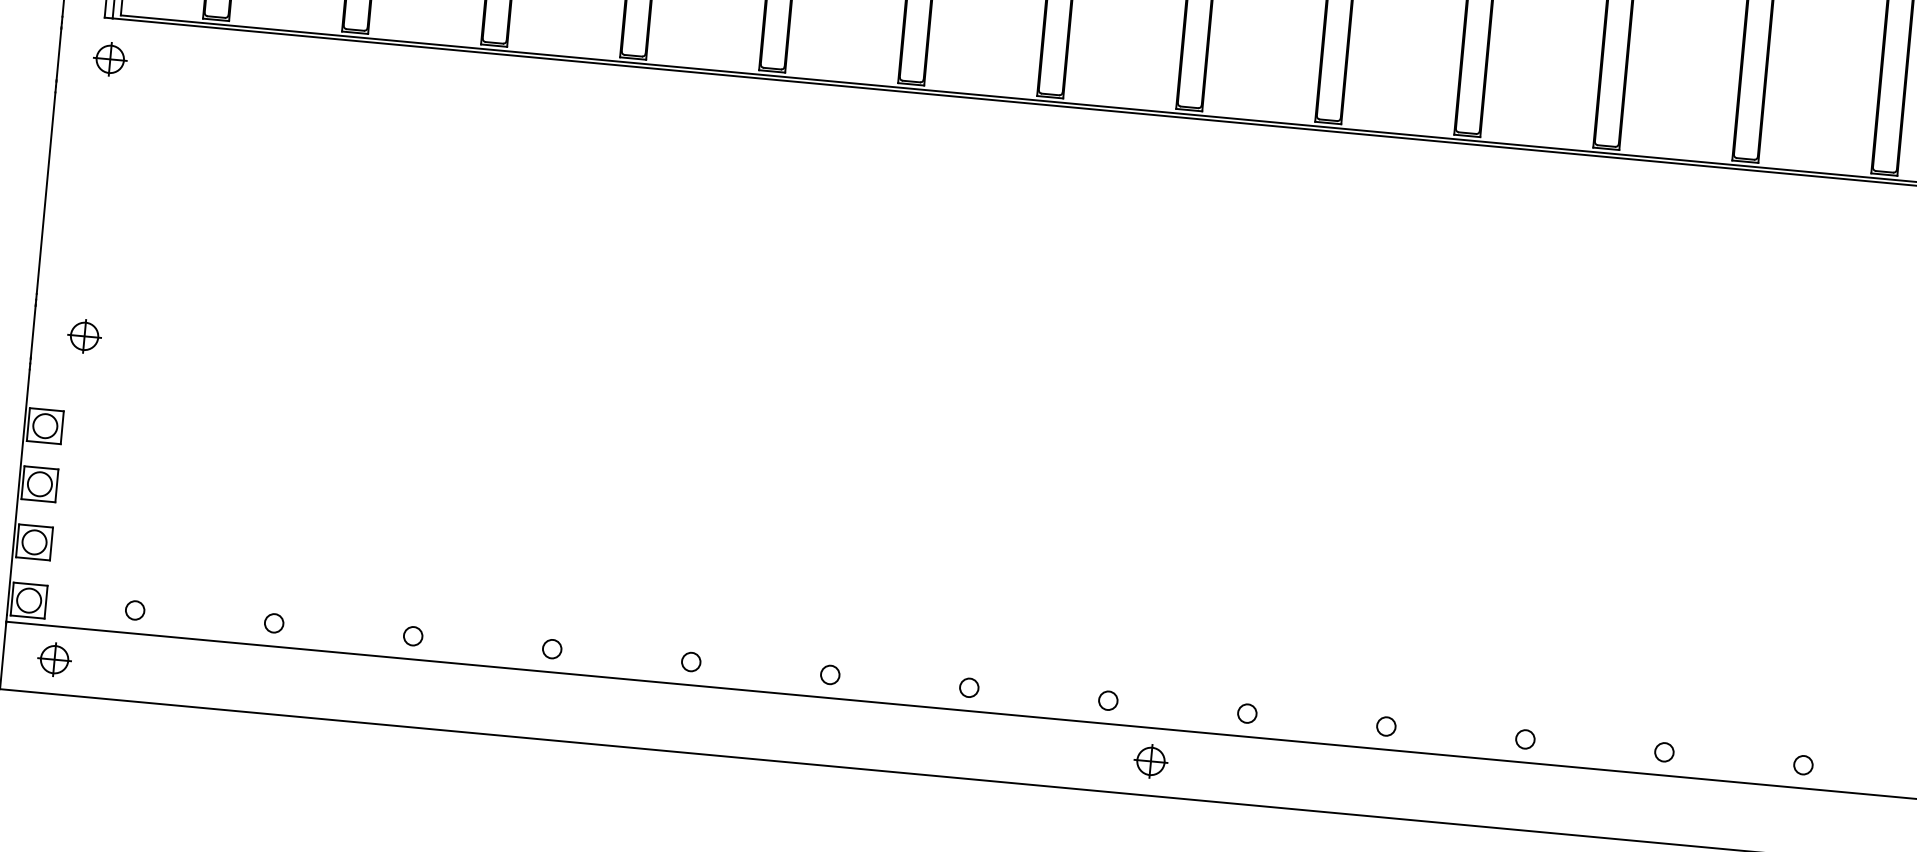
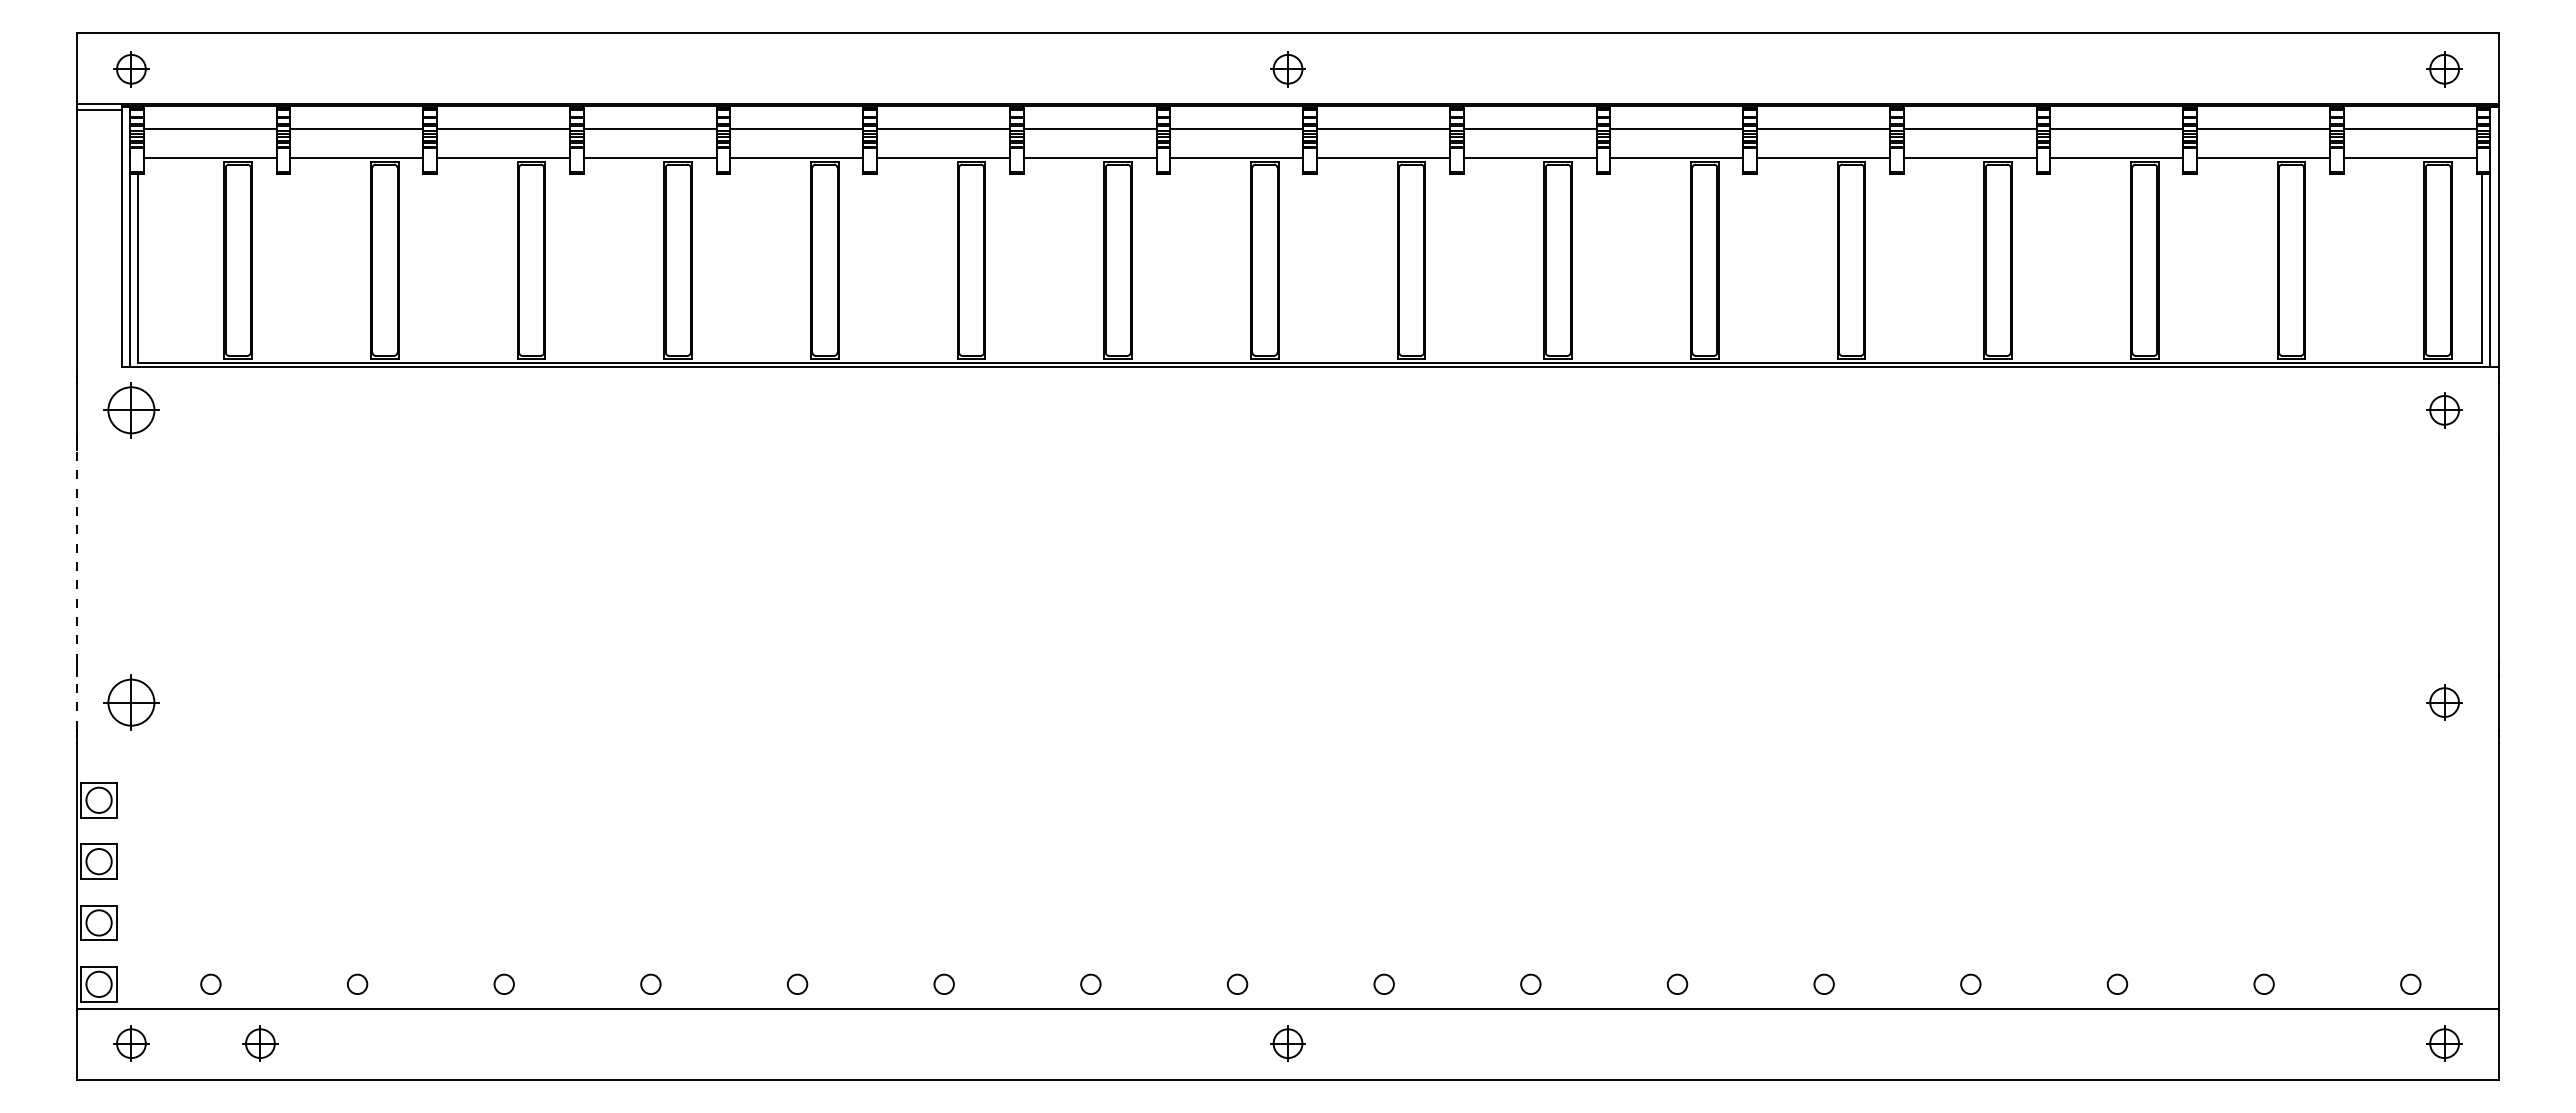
part: (110, 59) -> (131, 410), size x1.6
line: (46, 193) -> (77, 556), solid -> dashed
line: (33, 331) -> (77, 702), solid -> dashed
part: (84, 336) -> (131, 702), size x1.6
part: (176, 670) -> (260, 1043), added

